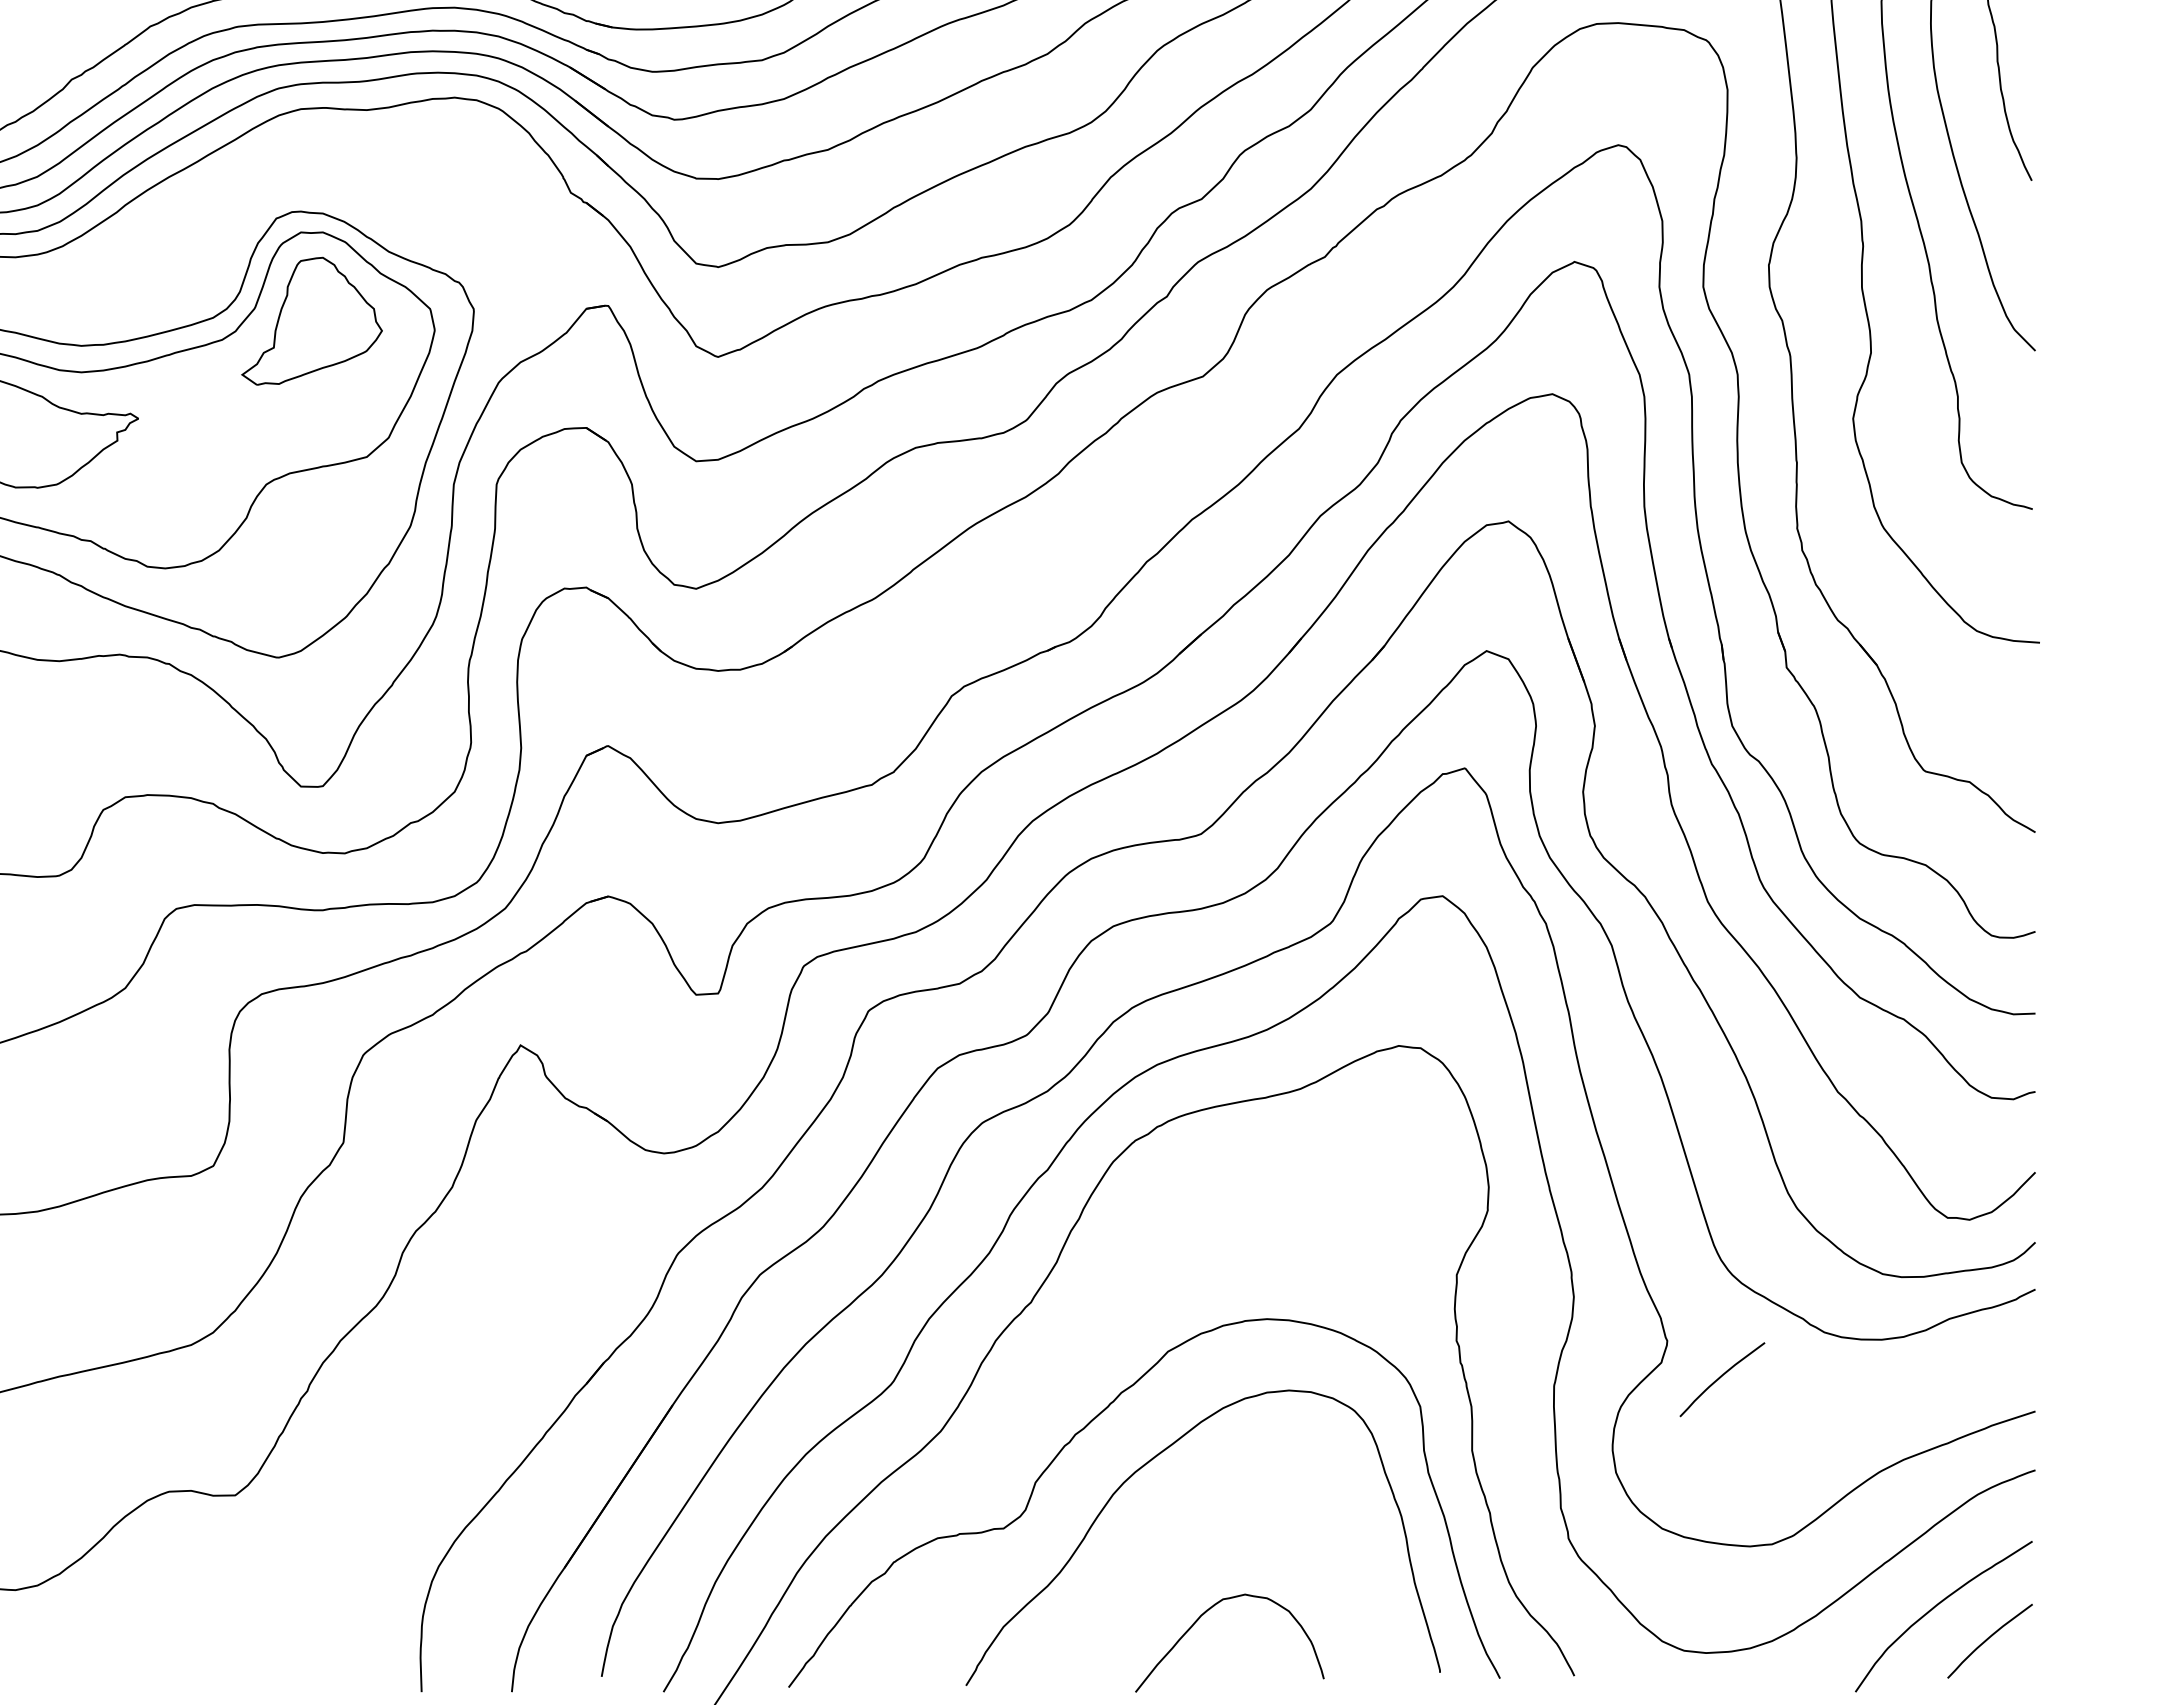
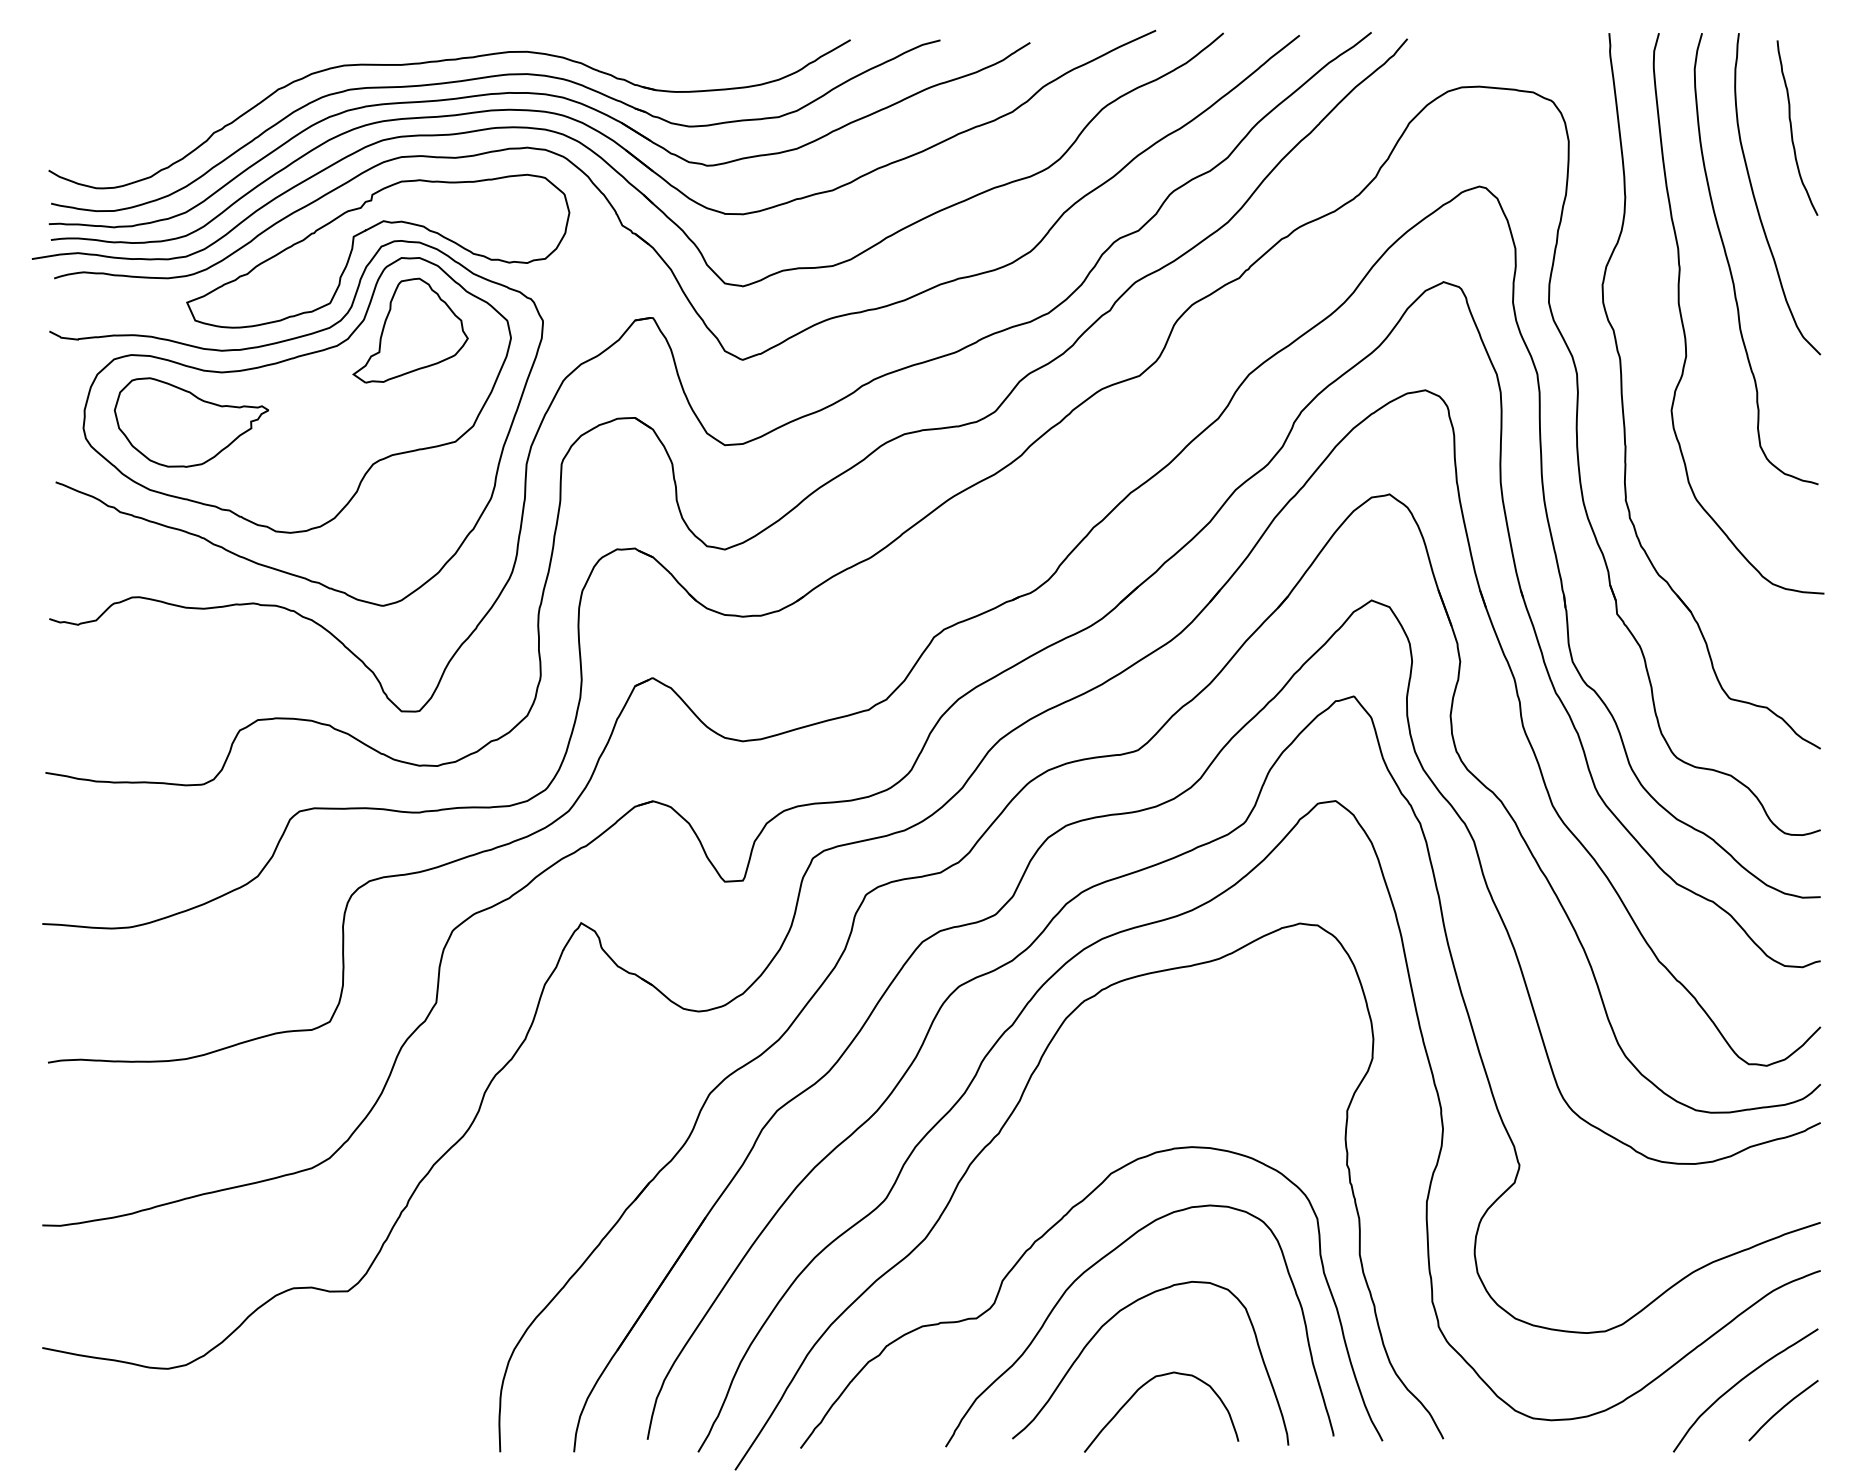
part: (260, 198) -> (368, 230), added
curve: (1721, 1378) -> (1563, 1195), removed
curve: (1173, 1526) -> (1115, 1316), added

